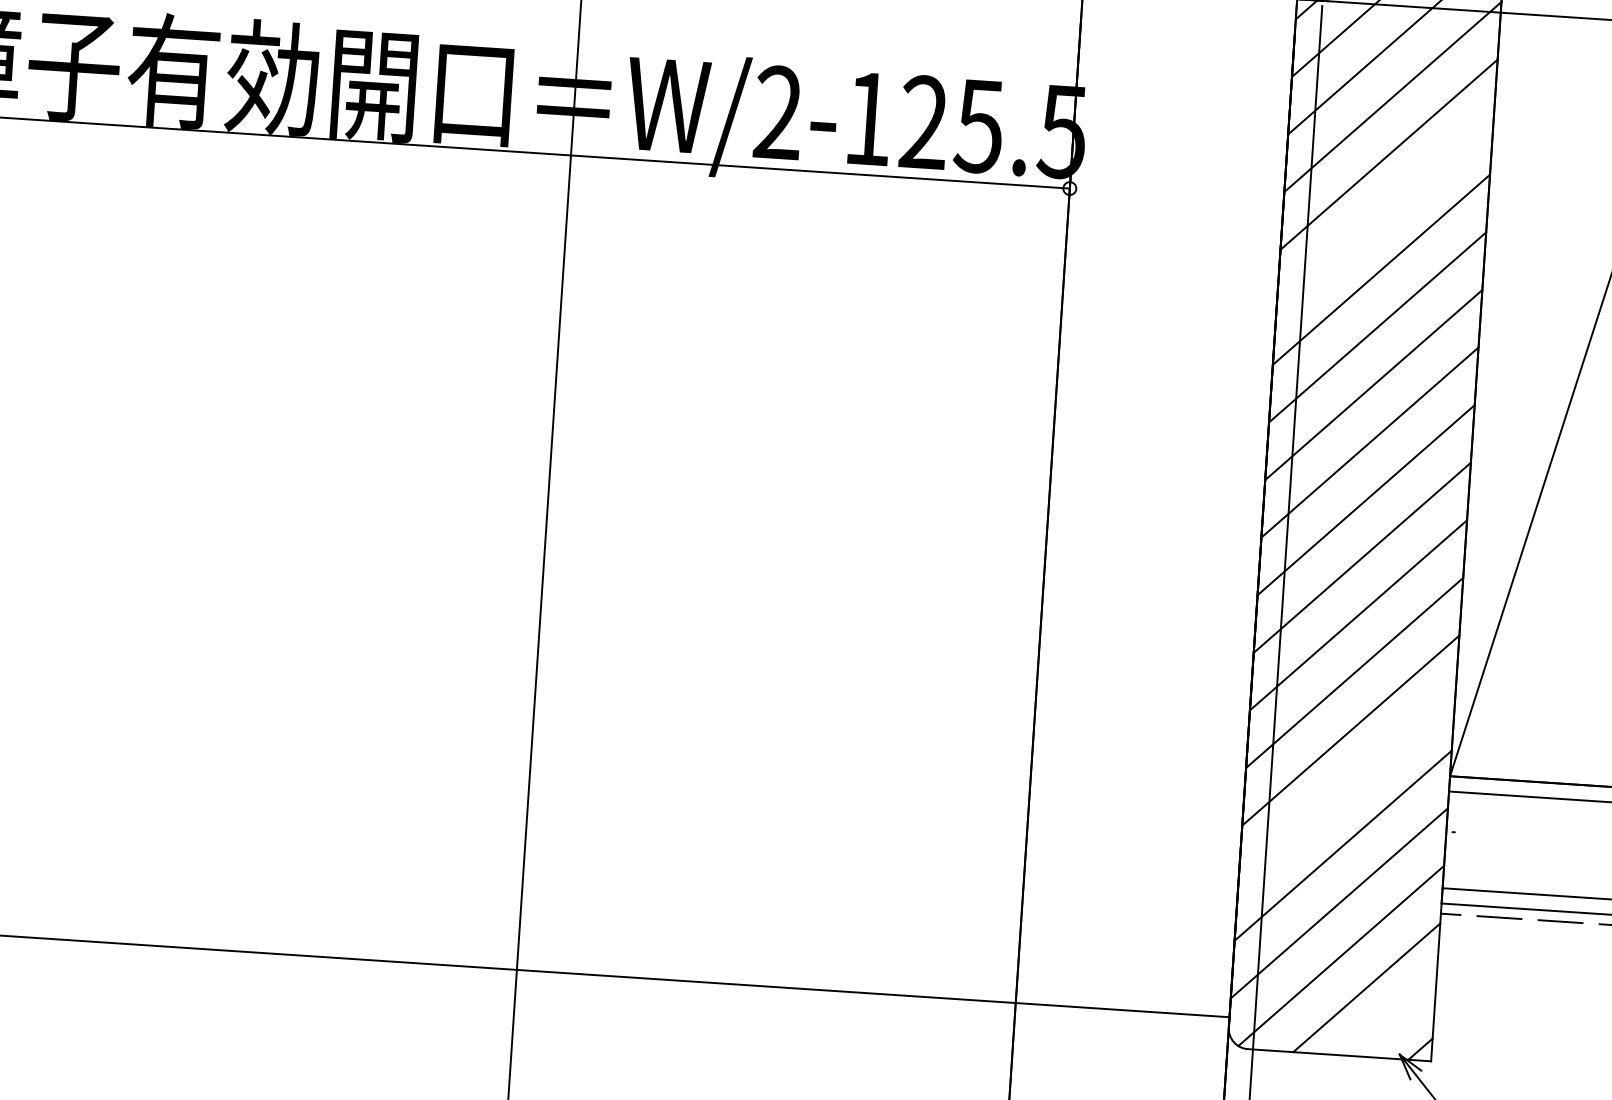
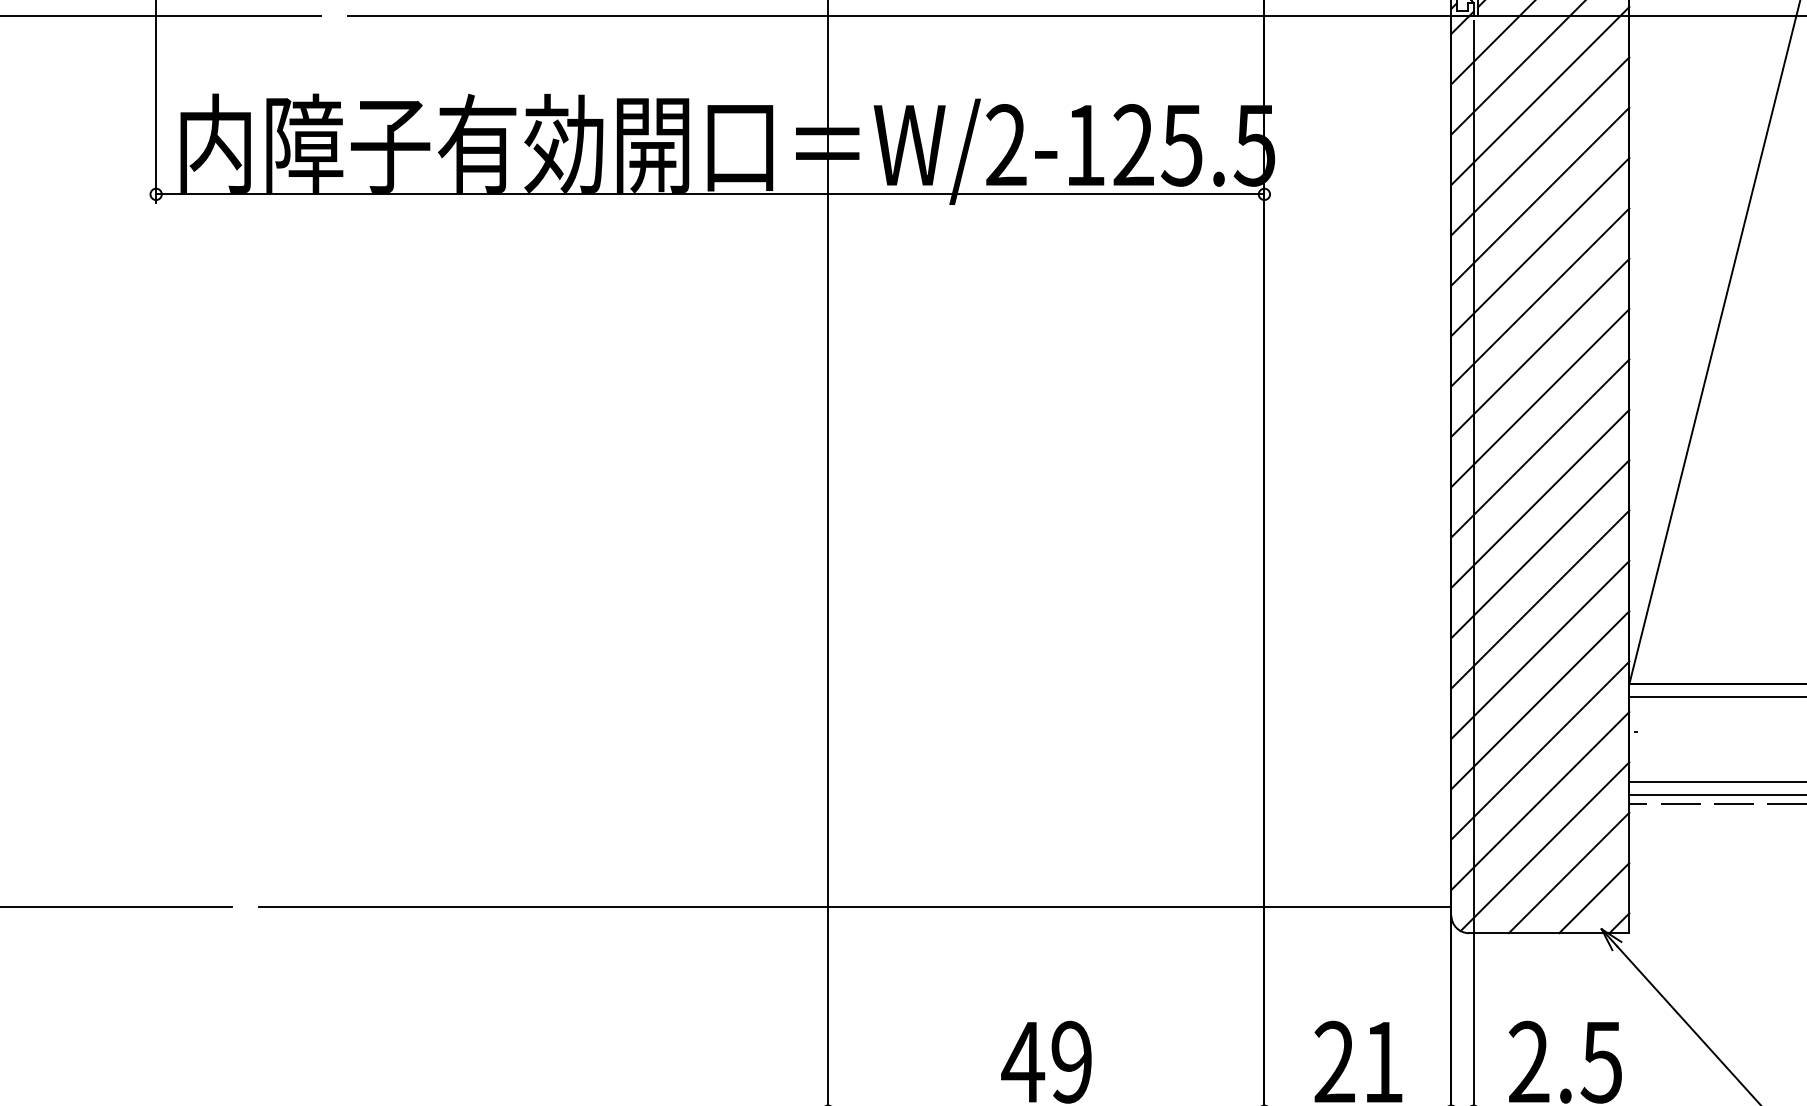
line: (1385, 211) -> (1540, 196), added
line: (1347, 788) -> (1540, 700), added
line: (1393, 1018) -> (1594, 898), added

